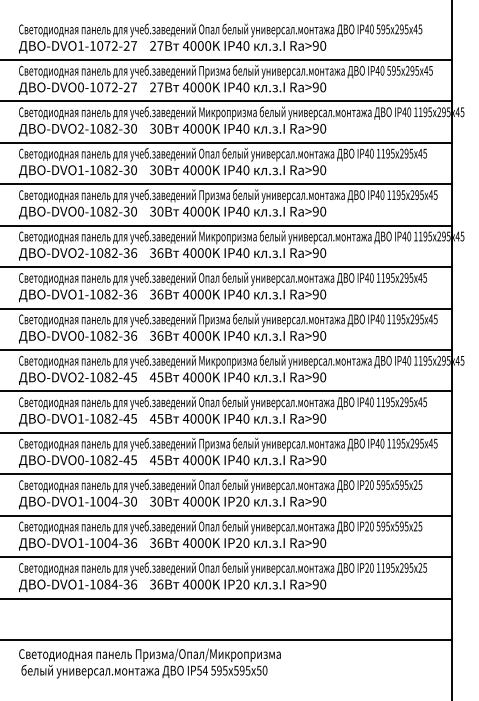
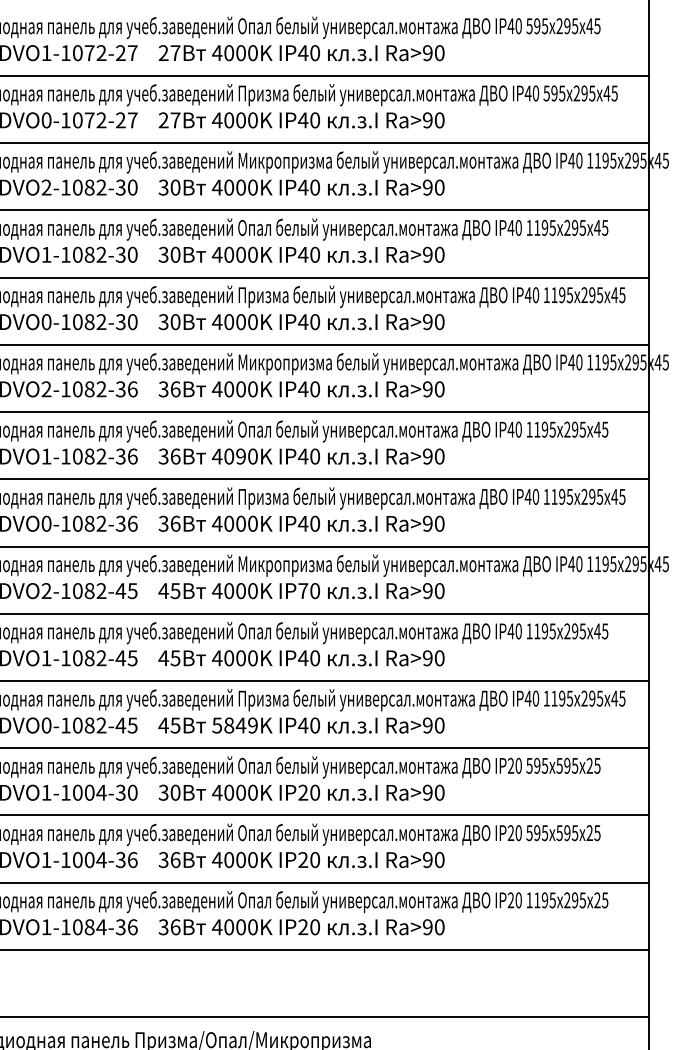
text: (200, 294) -> (240, 456), 4000K -> 4090K
text: (238, 377) -> (302, 591), IP40 -> IP70
text: (196, 460) -> (234, 725), 4000K -> 5849K

